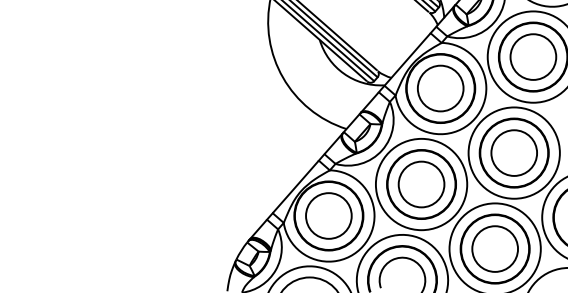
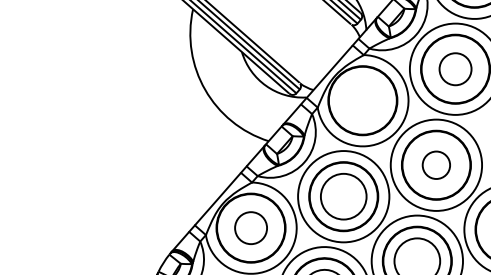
circle: (533, 56) -> (455, 68), size x0.7
circle: (440, 88) -> (362, 100), removed
circle: (514, 152) -> (436, 164), size x0.6
circle: (328, 215) -> (250, 227), size x0.7

